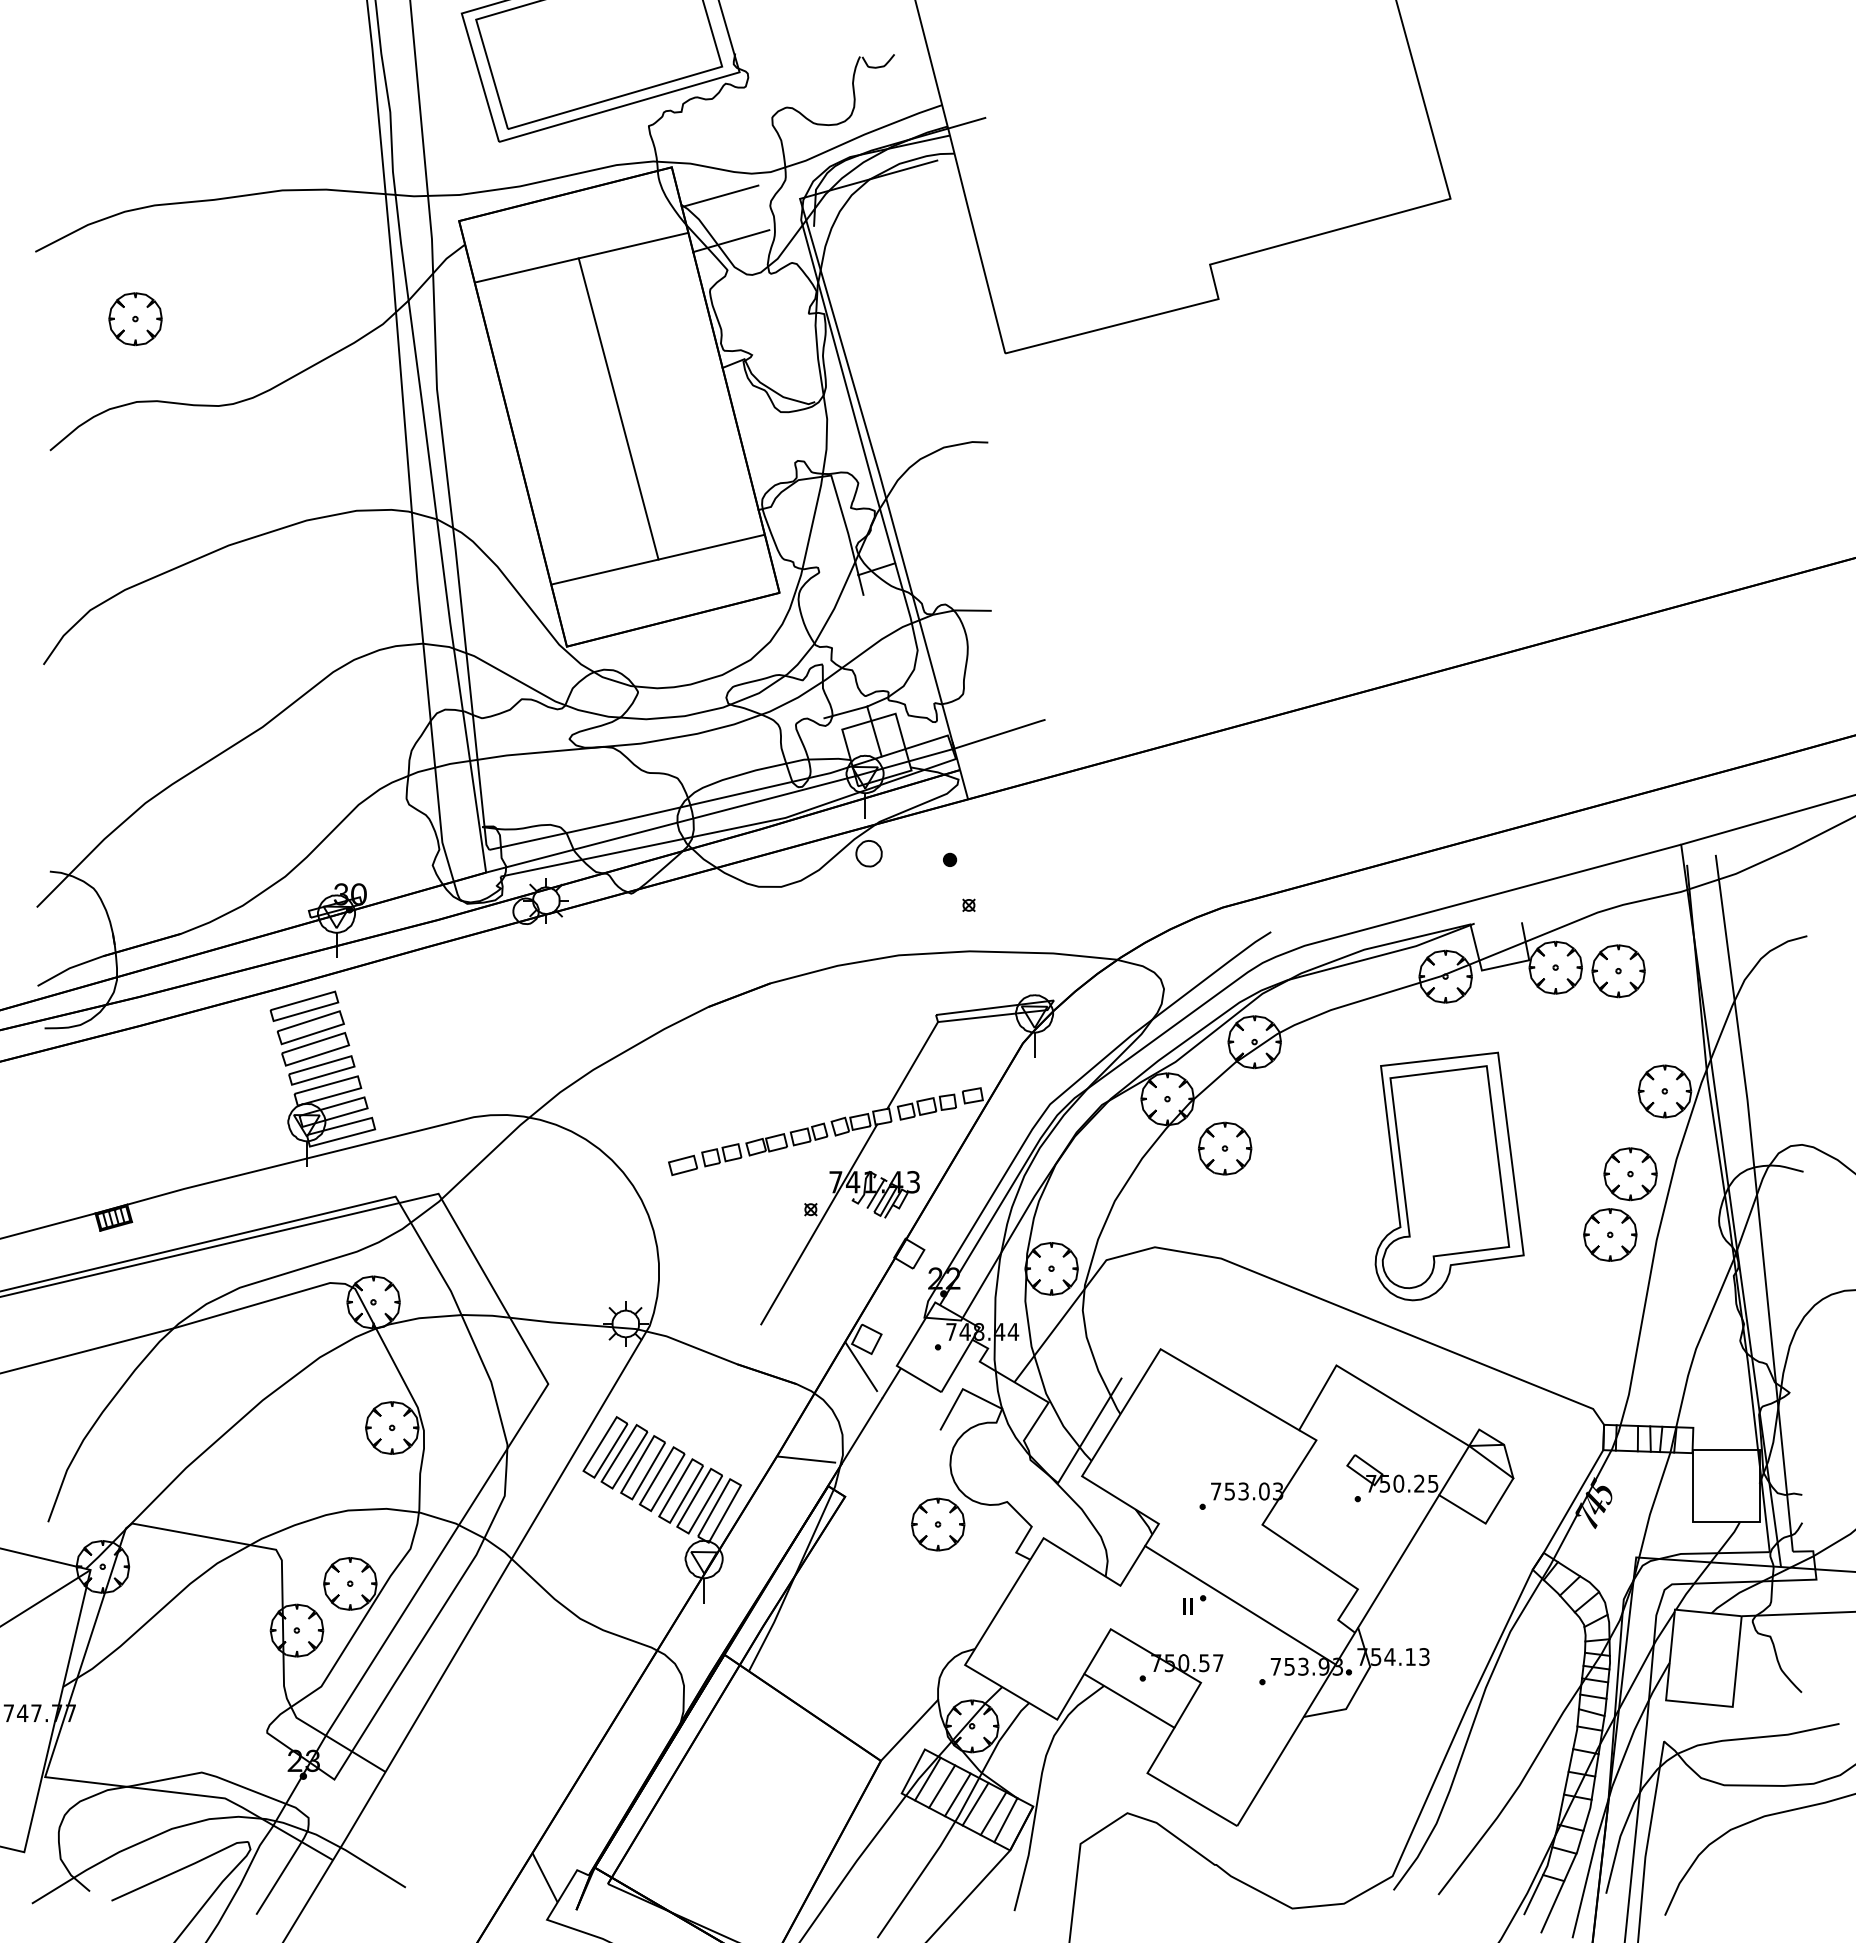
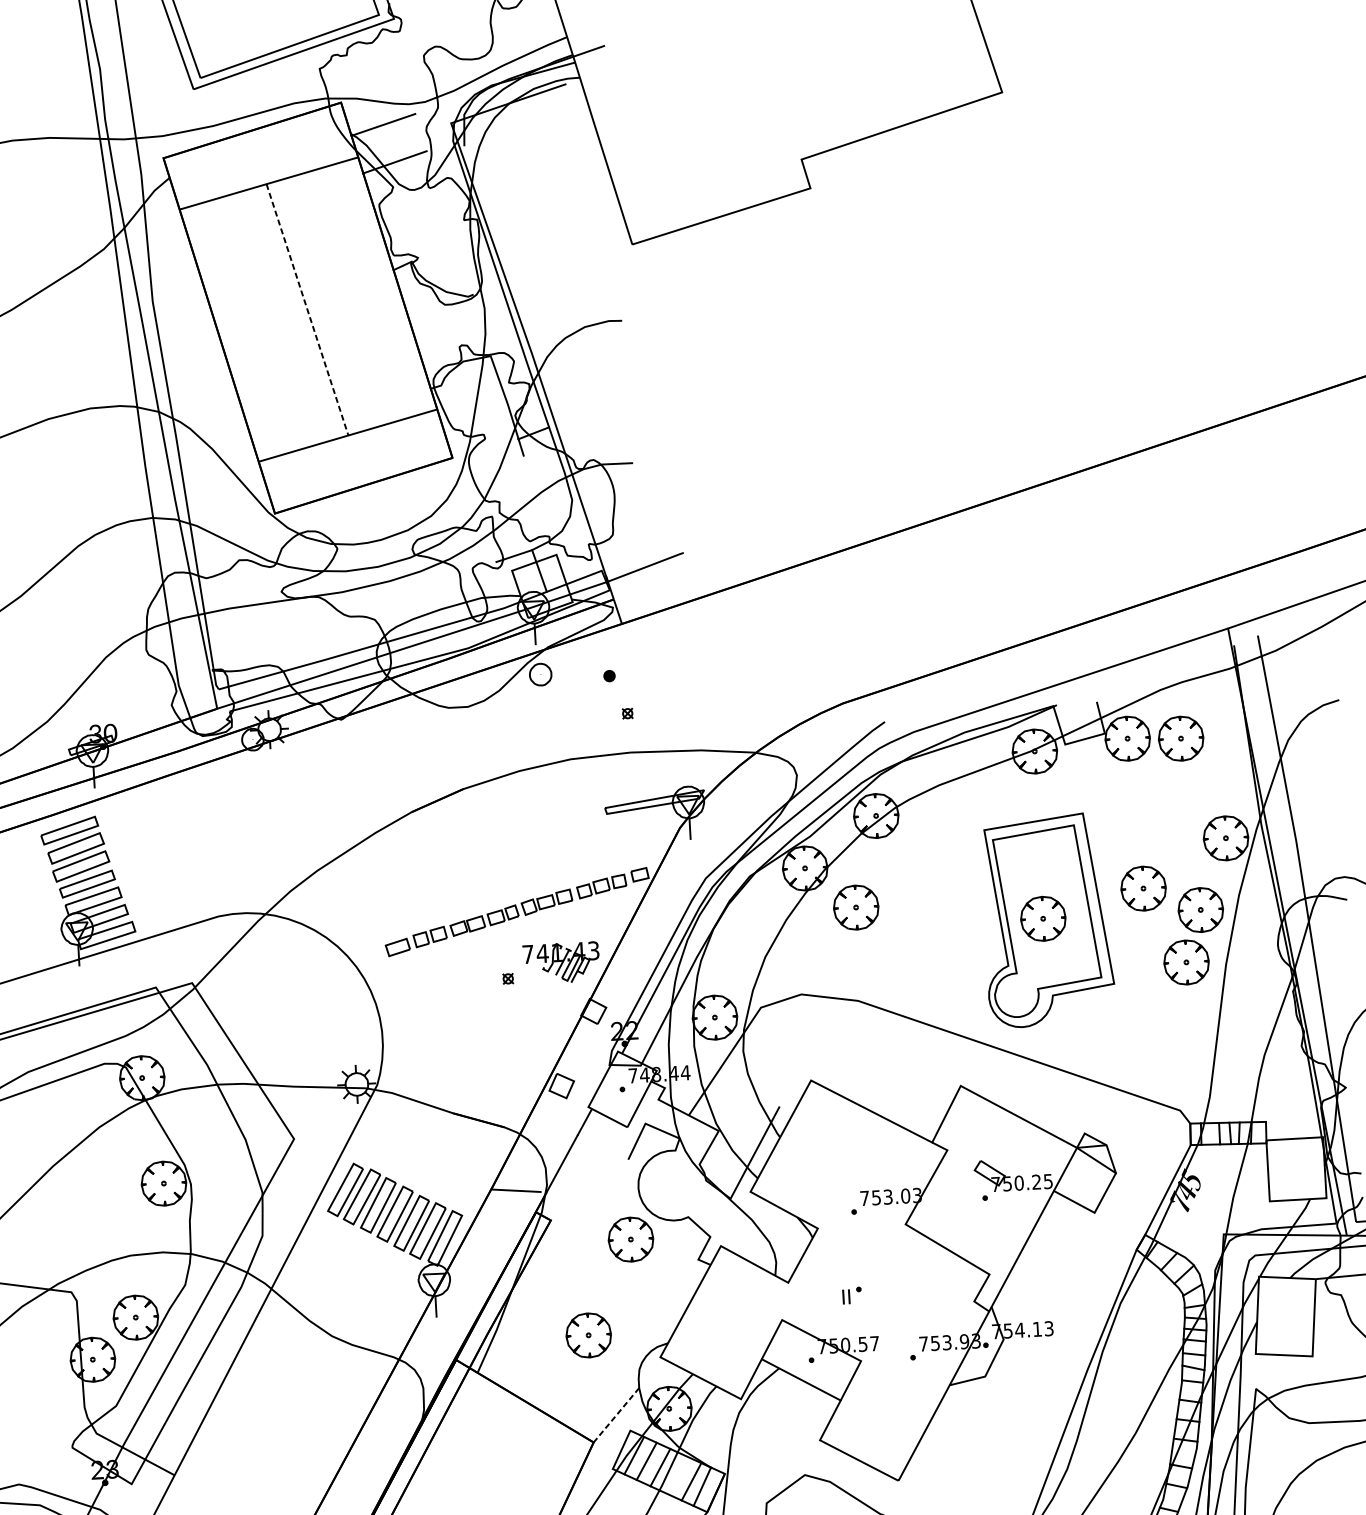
line: (618, 408) -> (307, 309), solid -> dashed
line: (912, 1065) -> (587, 851), removed
part: (1564, 1145) -> (1143, 888), added
part: (1444, 1174) -> (1043, 919), added
line: (819, 1224) -> (516, 991), removed
line: (863, 1369) -> (560, 1111), removed
line: (1240, 1605) -> (890, 1293), removed
part: (882, 1634) -> (589, 1335), added
line: (909, 1730) -> (616, 1415), solid -> dashed
line: (975, 1803) -> (675, 1474), removed

